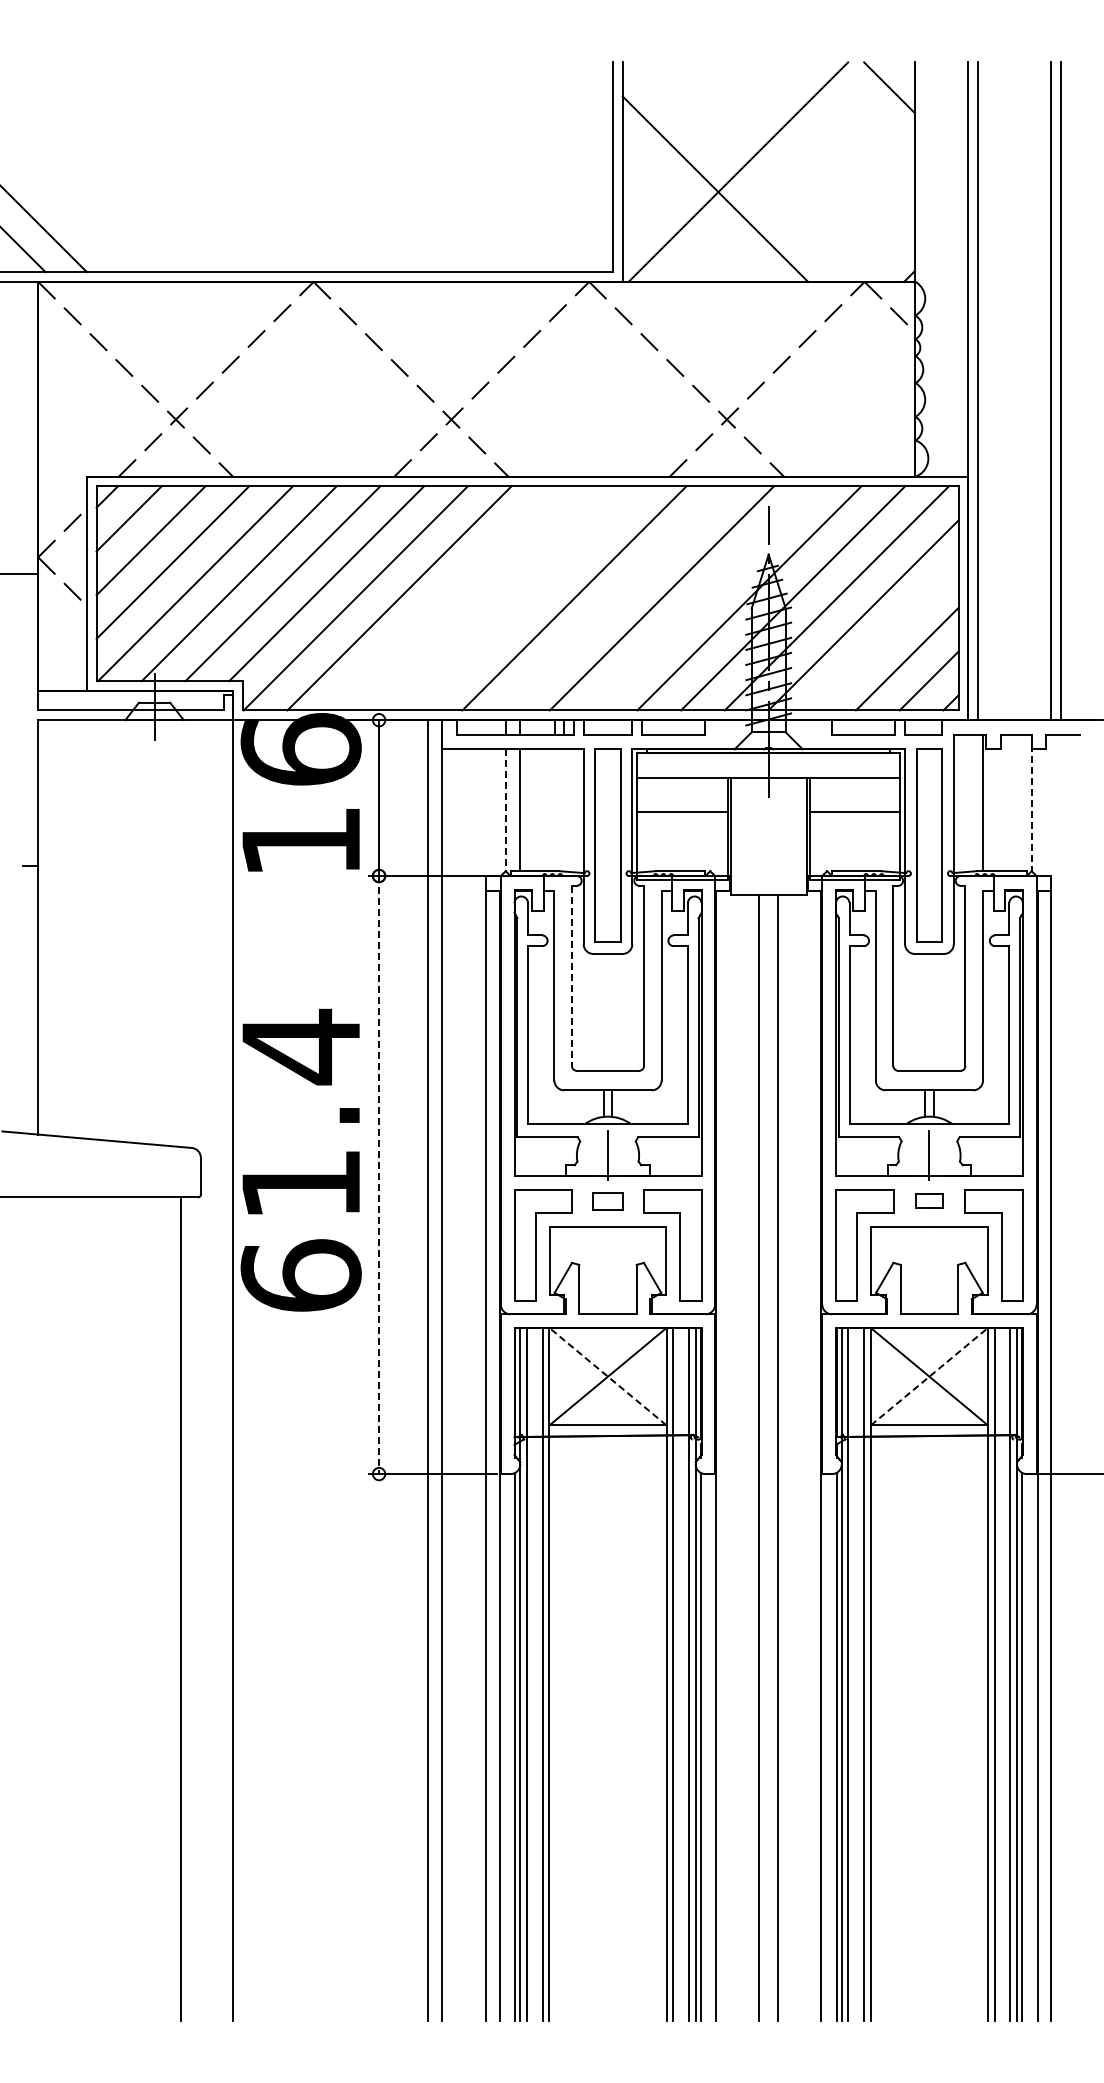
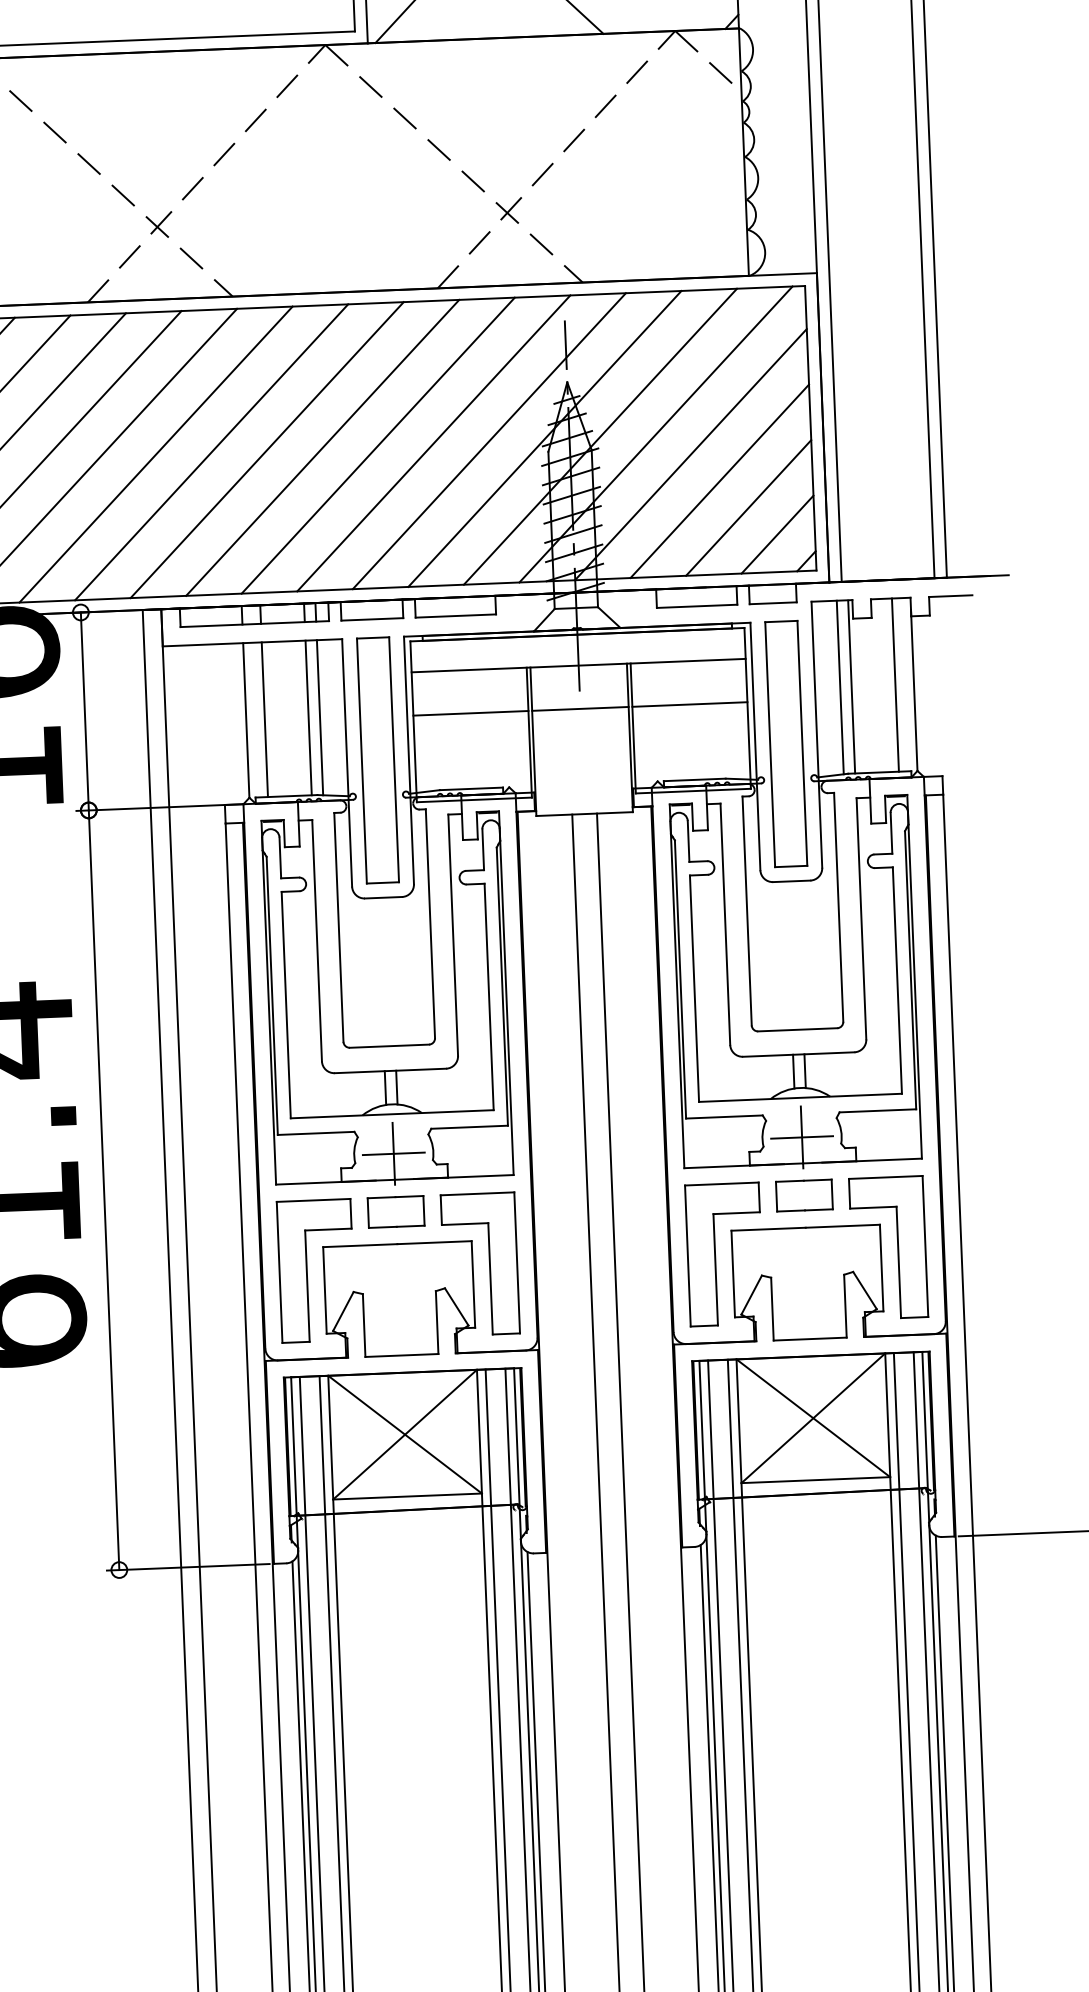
line: (443, 598) -> (156, 454), added
line: (486, 598) -> (211, 452), added
line: (530, 598) -> (266, 450), added
line: (618, 598) -> (378, 445), added
line: (705, 598) -> (489, 441), added
line: (885, 637) -> (719, 481), added
line: (973, 802) -> (840, 686), added
line: (1017, 802) -> (895, 684), added
line: (1031, 808) -> (914, 691), dashed -> solid
line: (505, 810) -> (246, 720), dashed -> solid
line: (554, 810) -> (308, 718), added
line: (563, 810) -> (319, 717), added
line: (768, 811) -> (580, 708), added
line: (571, 976) -> (338, 928), dashed -> solid
line: (607, 1155) -> (393, 1153), added
line: (929, 1155) -> (802, 1137), added
line: (379, 1175) -> (104, 1190), dashed -> solid
part: (607, 1201) -> (395, 1212), size x1.43
part: (929, 1201) -> (804, 1195), size x1.67
line: (607, 1376) -> (404, 1434), dashed -> solid
line: (929, 1376) -> (813, 1418), dashed -> solid

